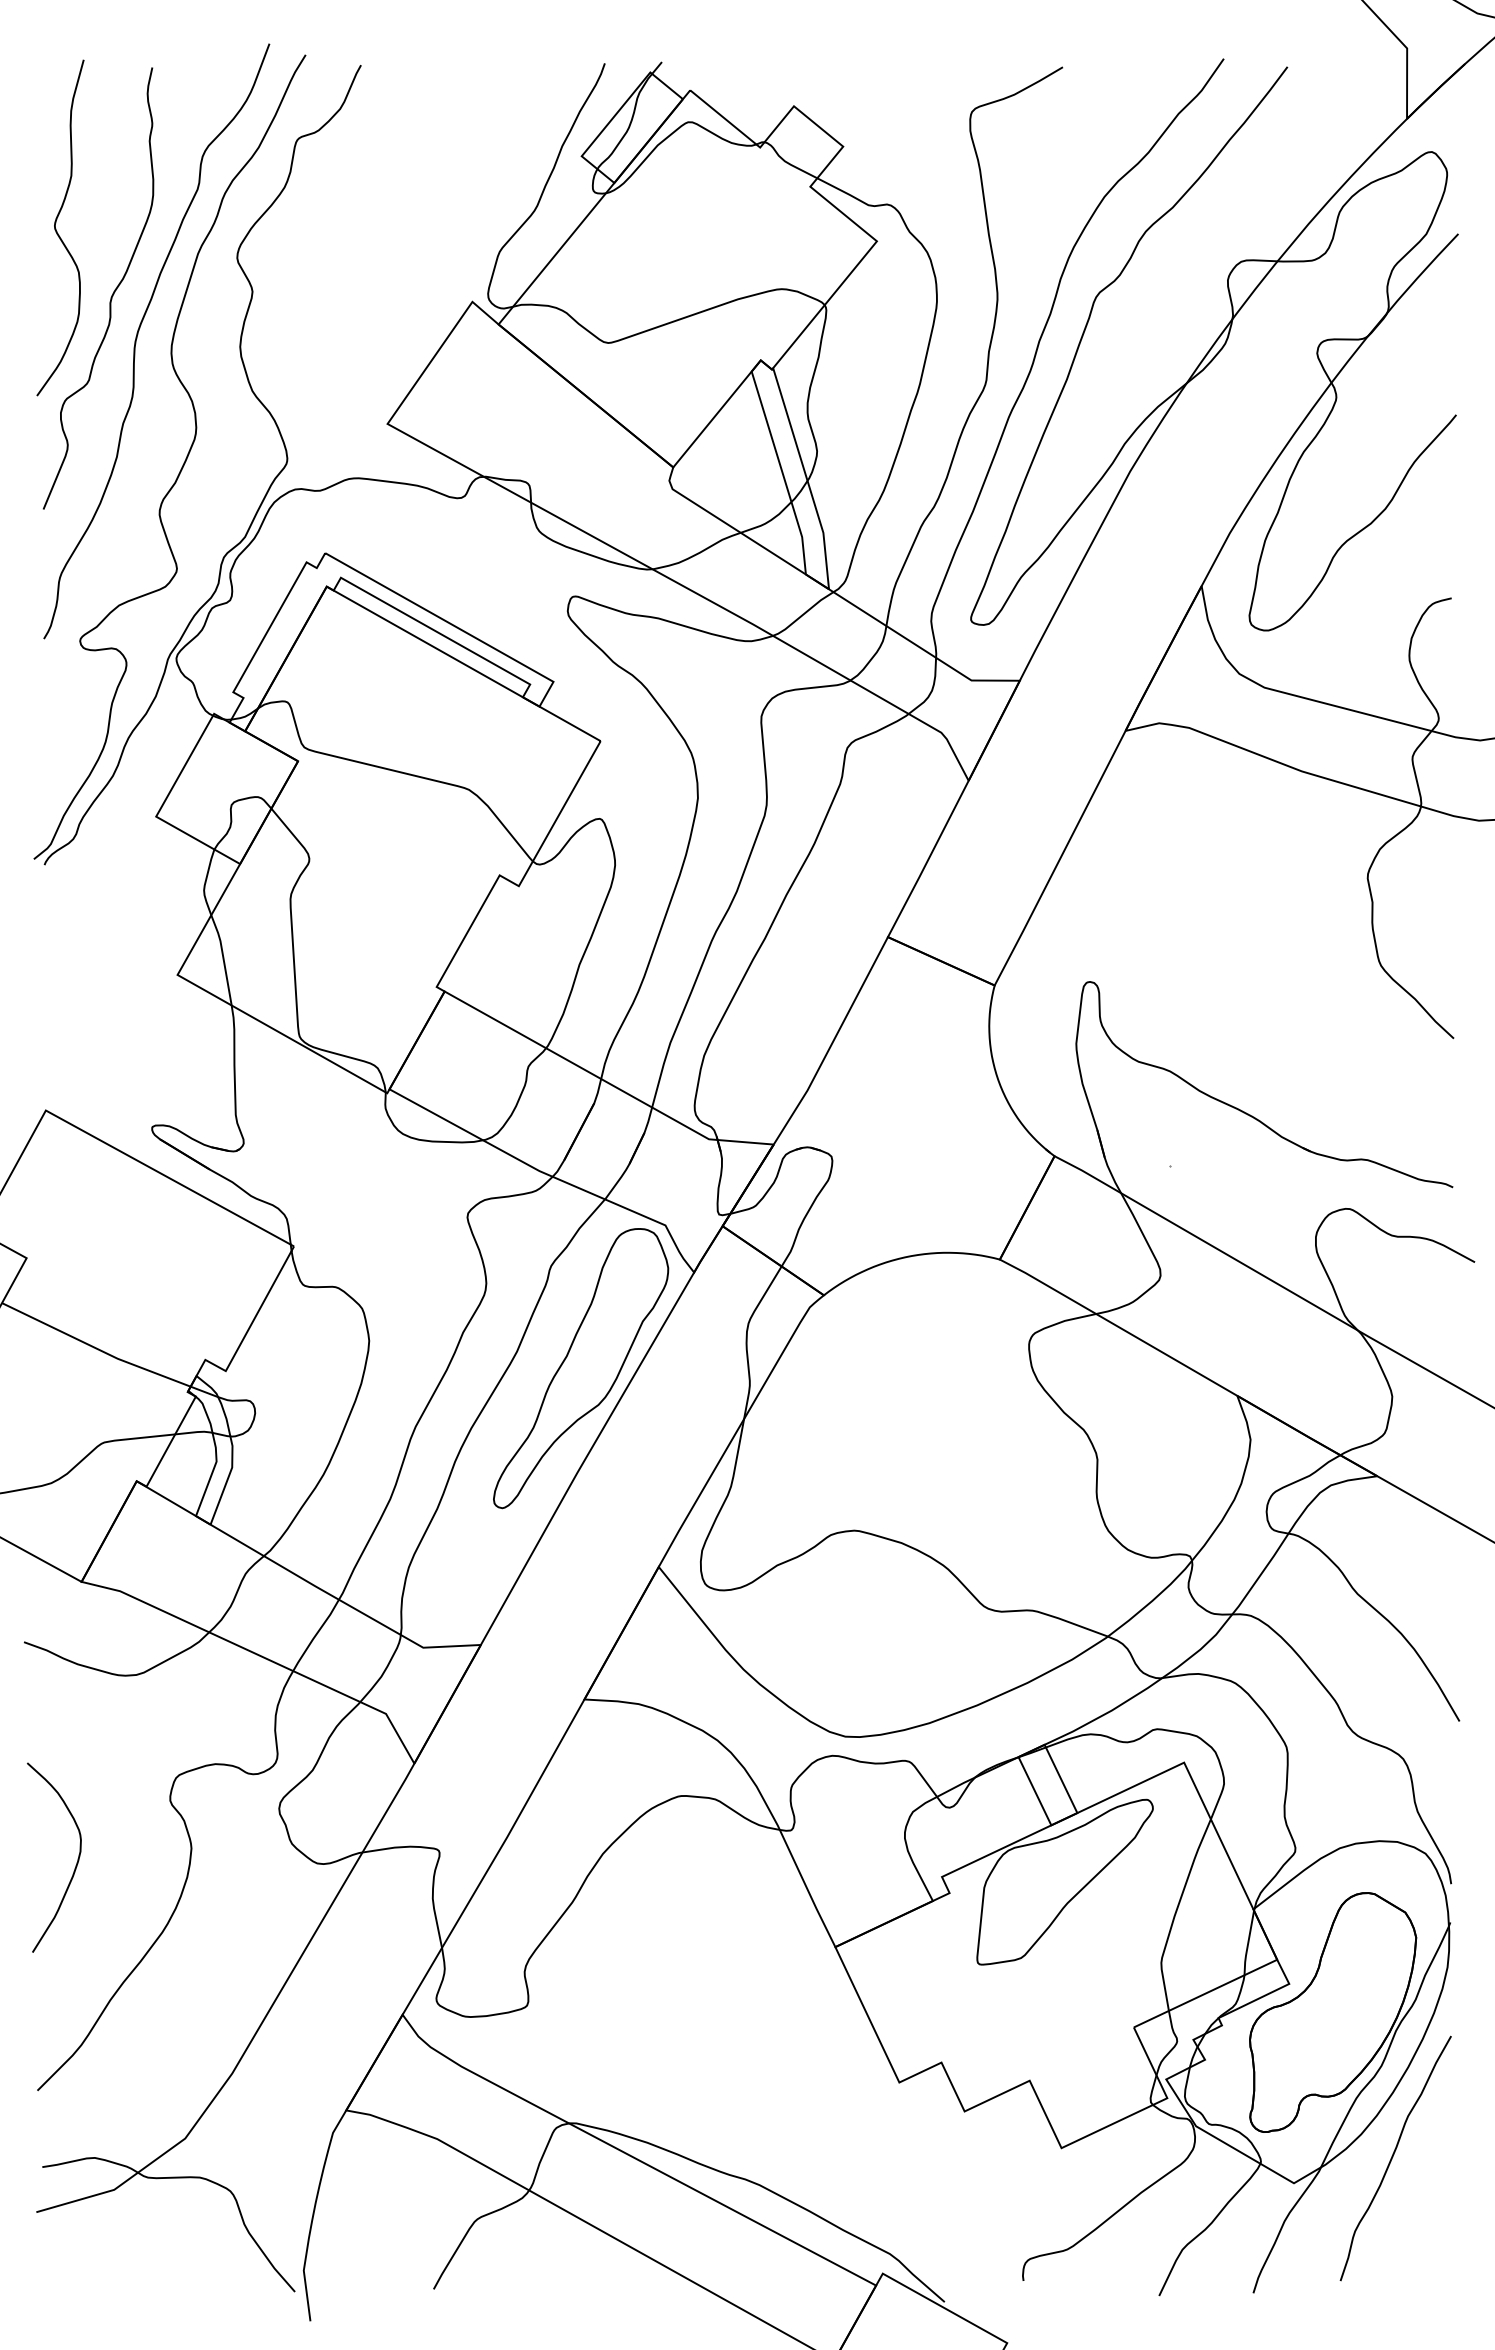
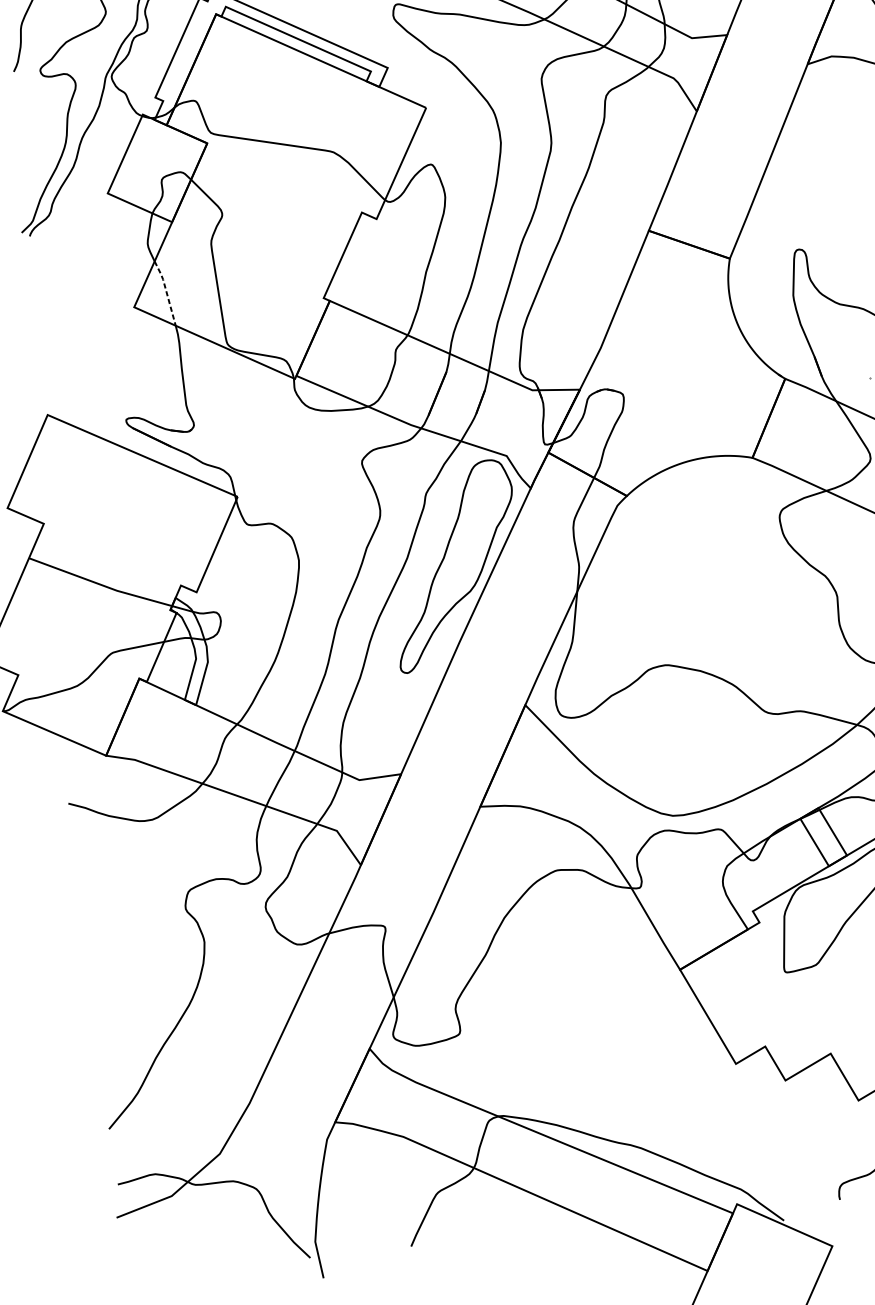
line: (223, 958) -> (166, 292), solid -> dashed
curve: (75, 1865) -> (121, 962), removed

